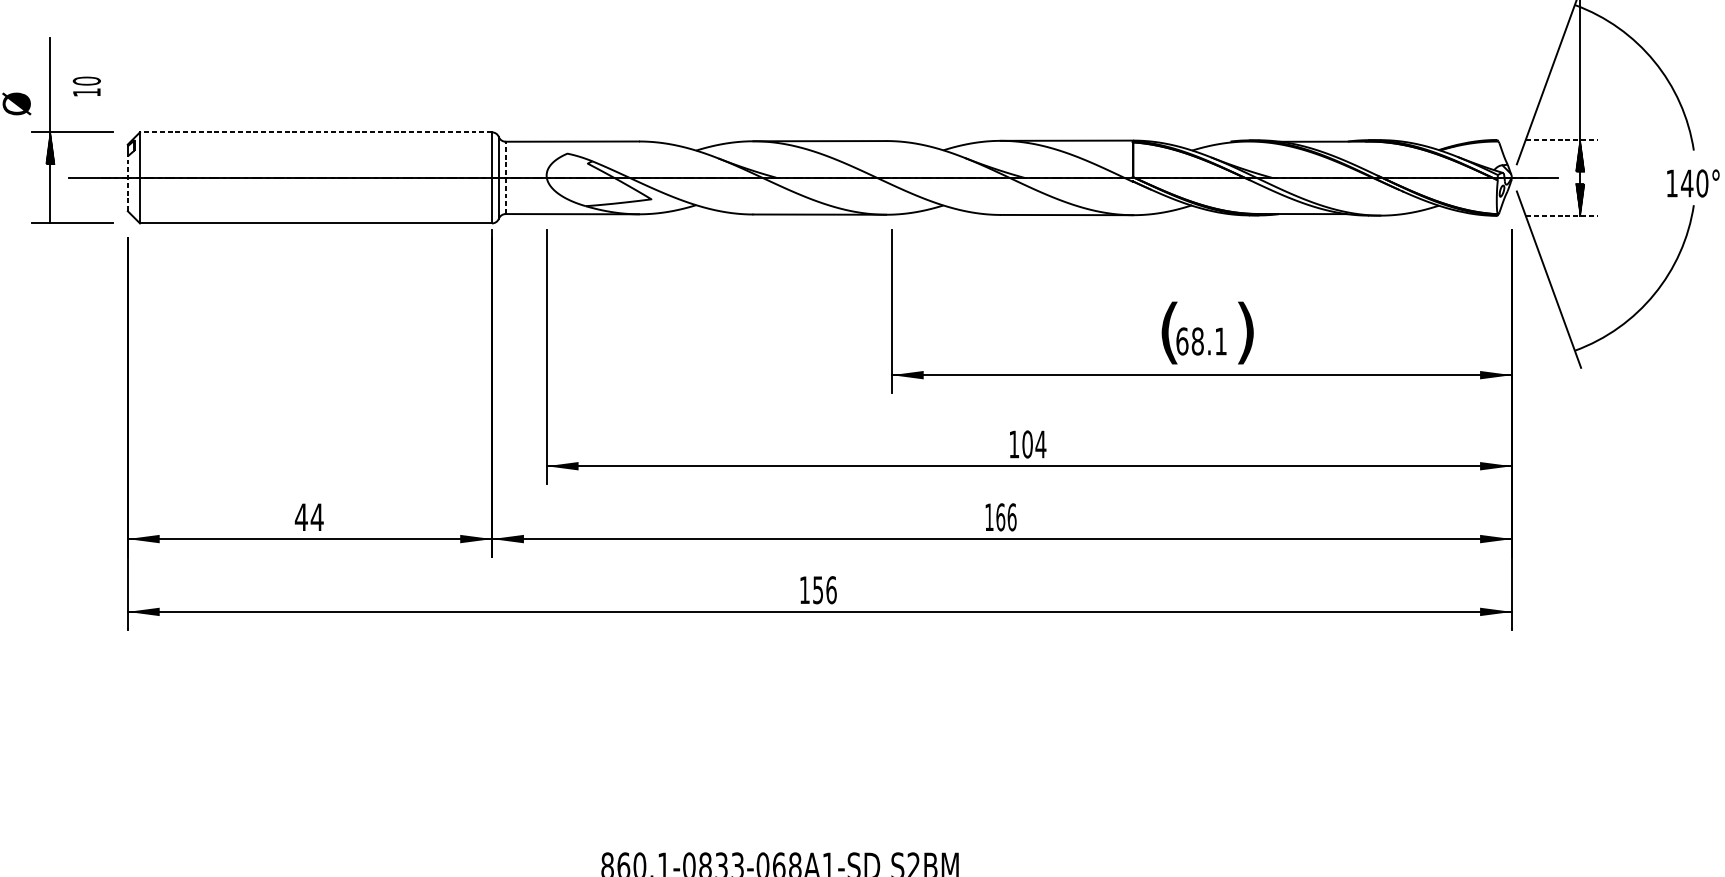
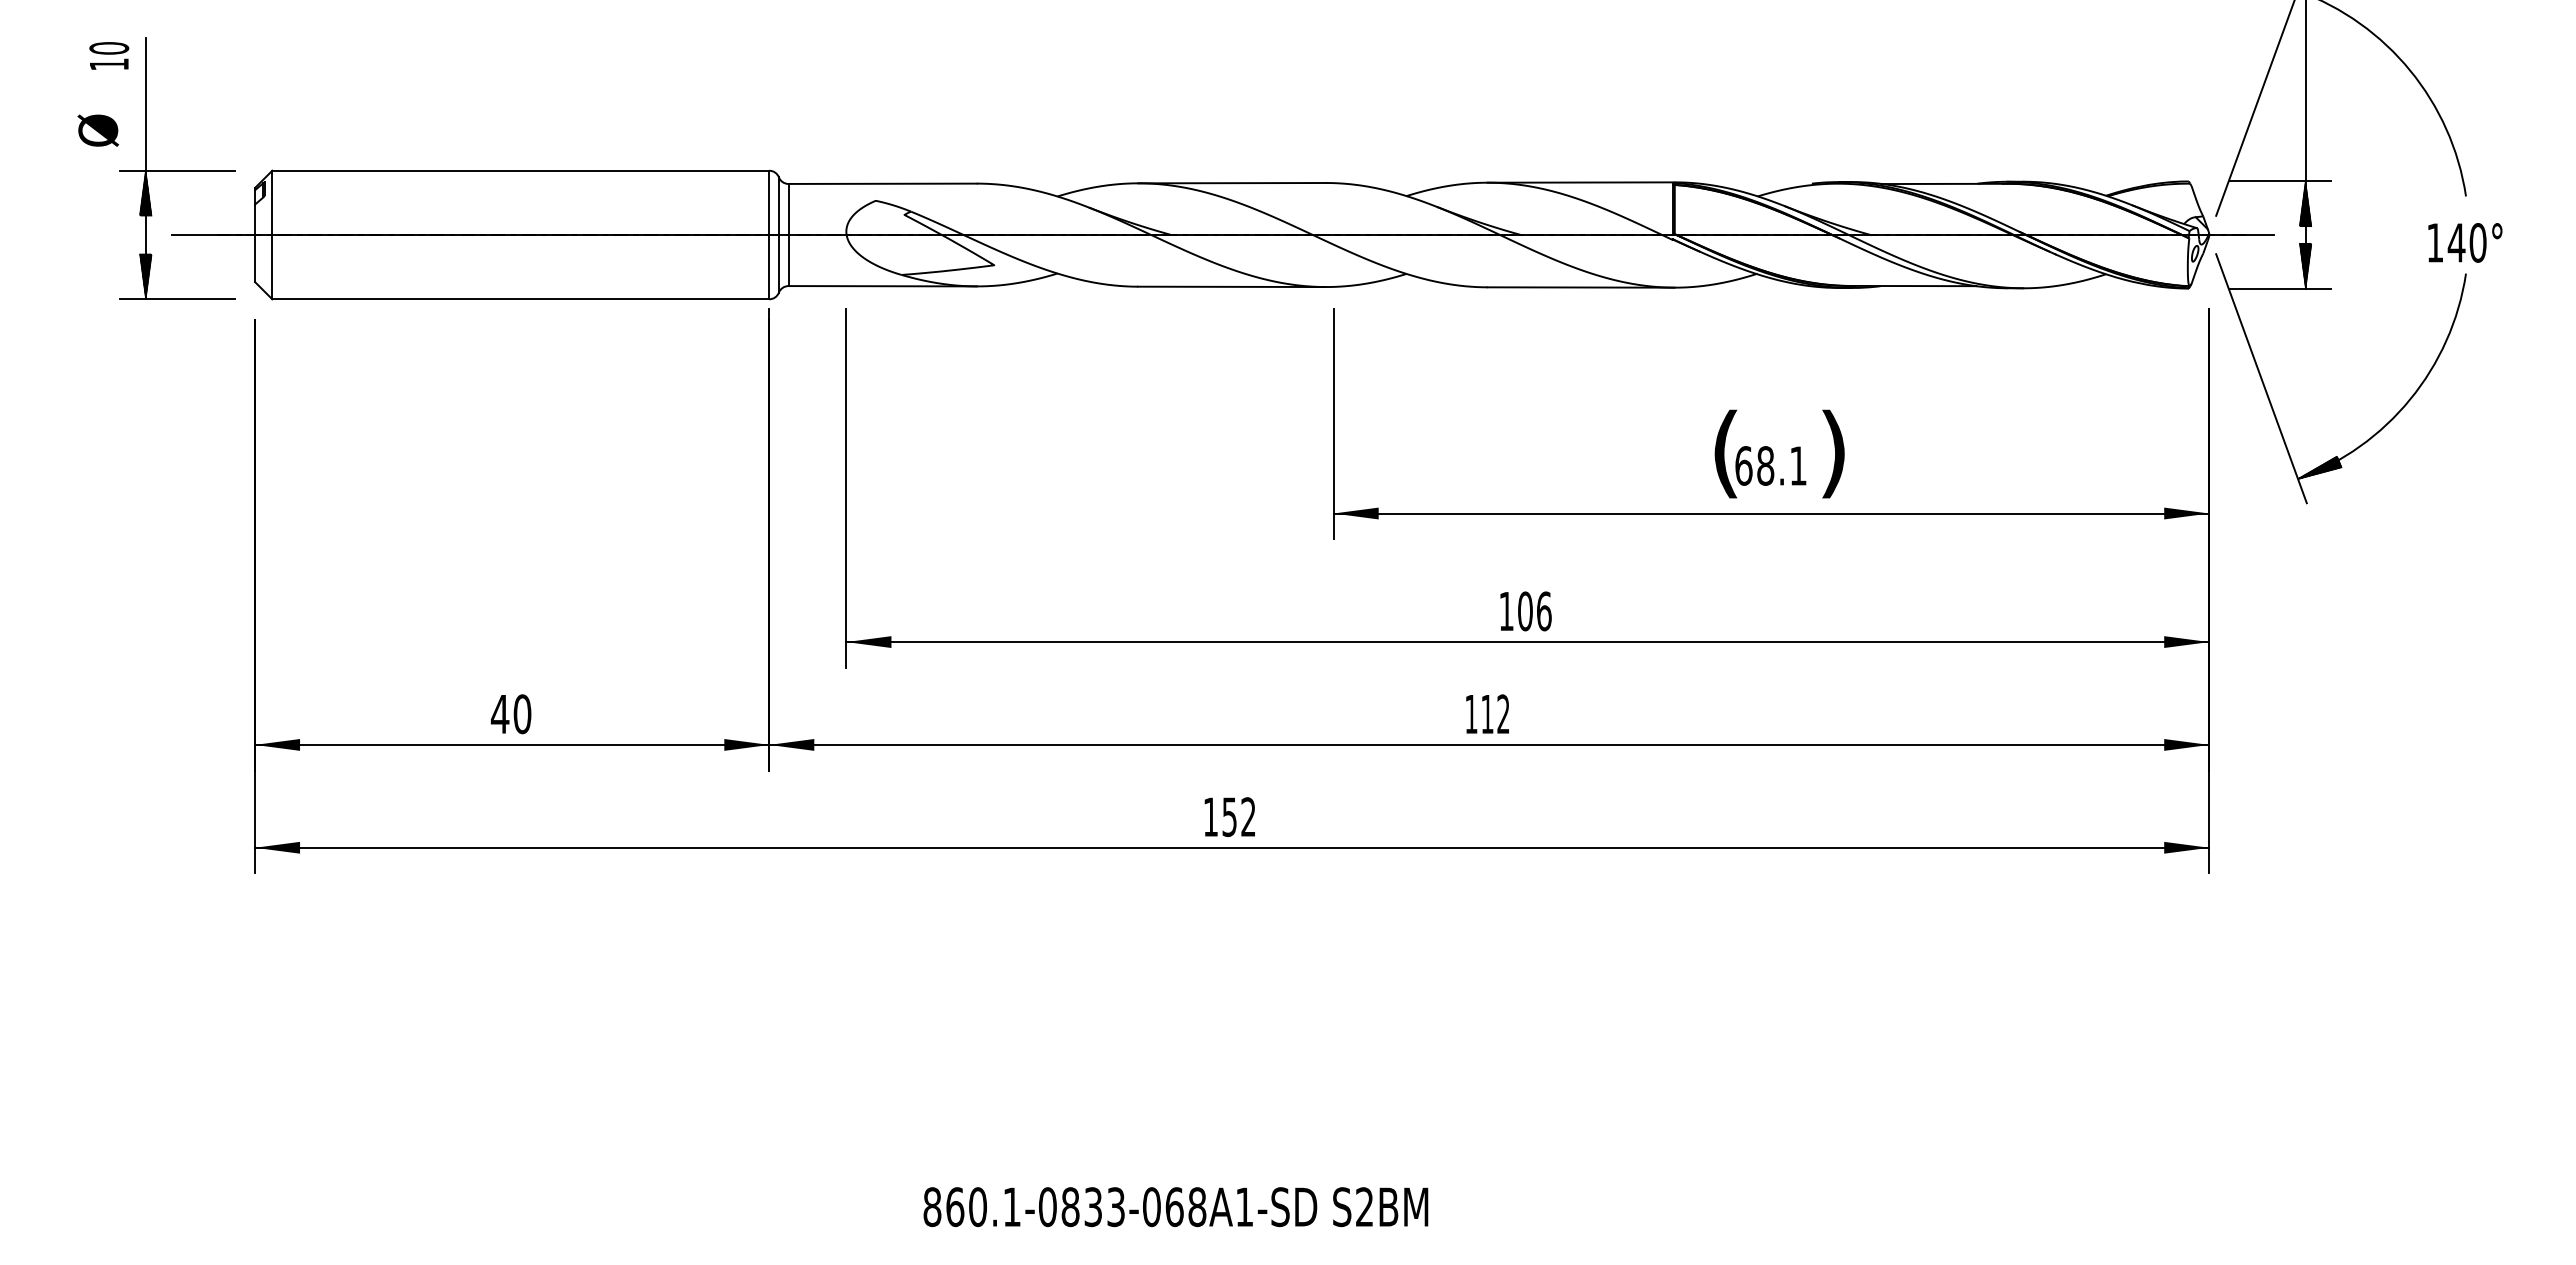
text: (87, 86) -> (109, 55), moved
line: (315, 132) -> (520, 170), dashed -> solid
line: (1562, 139) -> (2280, 181), dashed -> solid
line: (505, 177) -> (788, 234), dashed -> solid
line: (128, 183) -> (255, 243), dashed -> solid
hatch: (50, 207) -> (145, 276), added
line: (1562, 215) -> (2280, 288), dashed -> solid
hatch: (1590, 342) -> (2319, 467), added
text: (1040, 444) -> (1543, 611), 104 -> 106
text: (317, 517) -> (522, 714), 44 -> 40
text: (1006, 517) -> (1495, 714), 166 -> 112
text: (831, 590) -> (1248, 817), 156 -> 152

